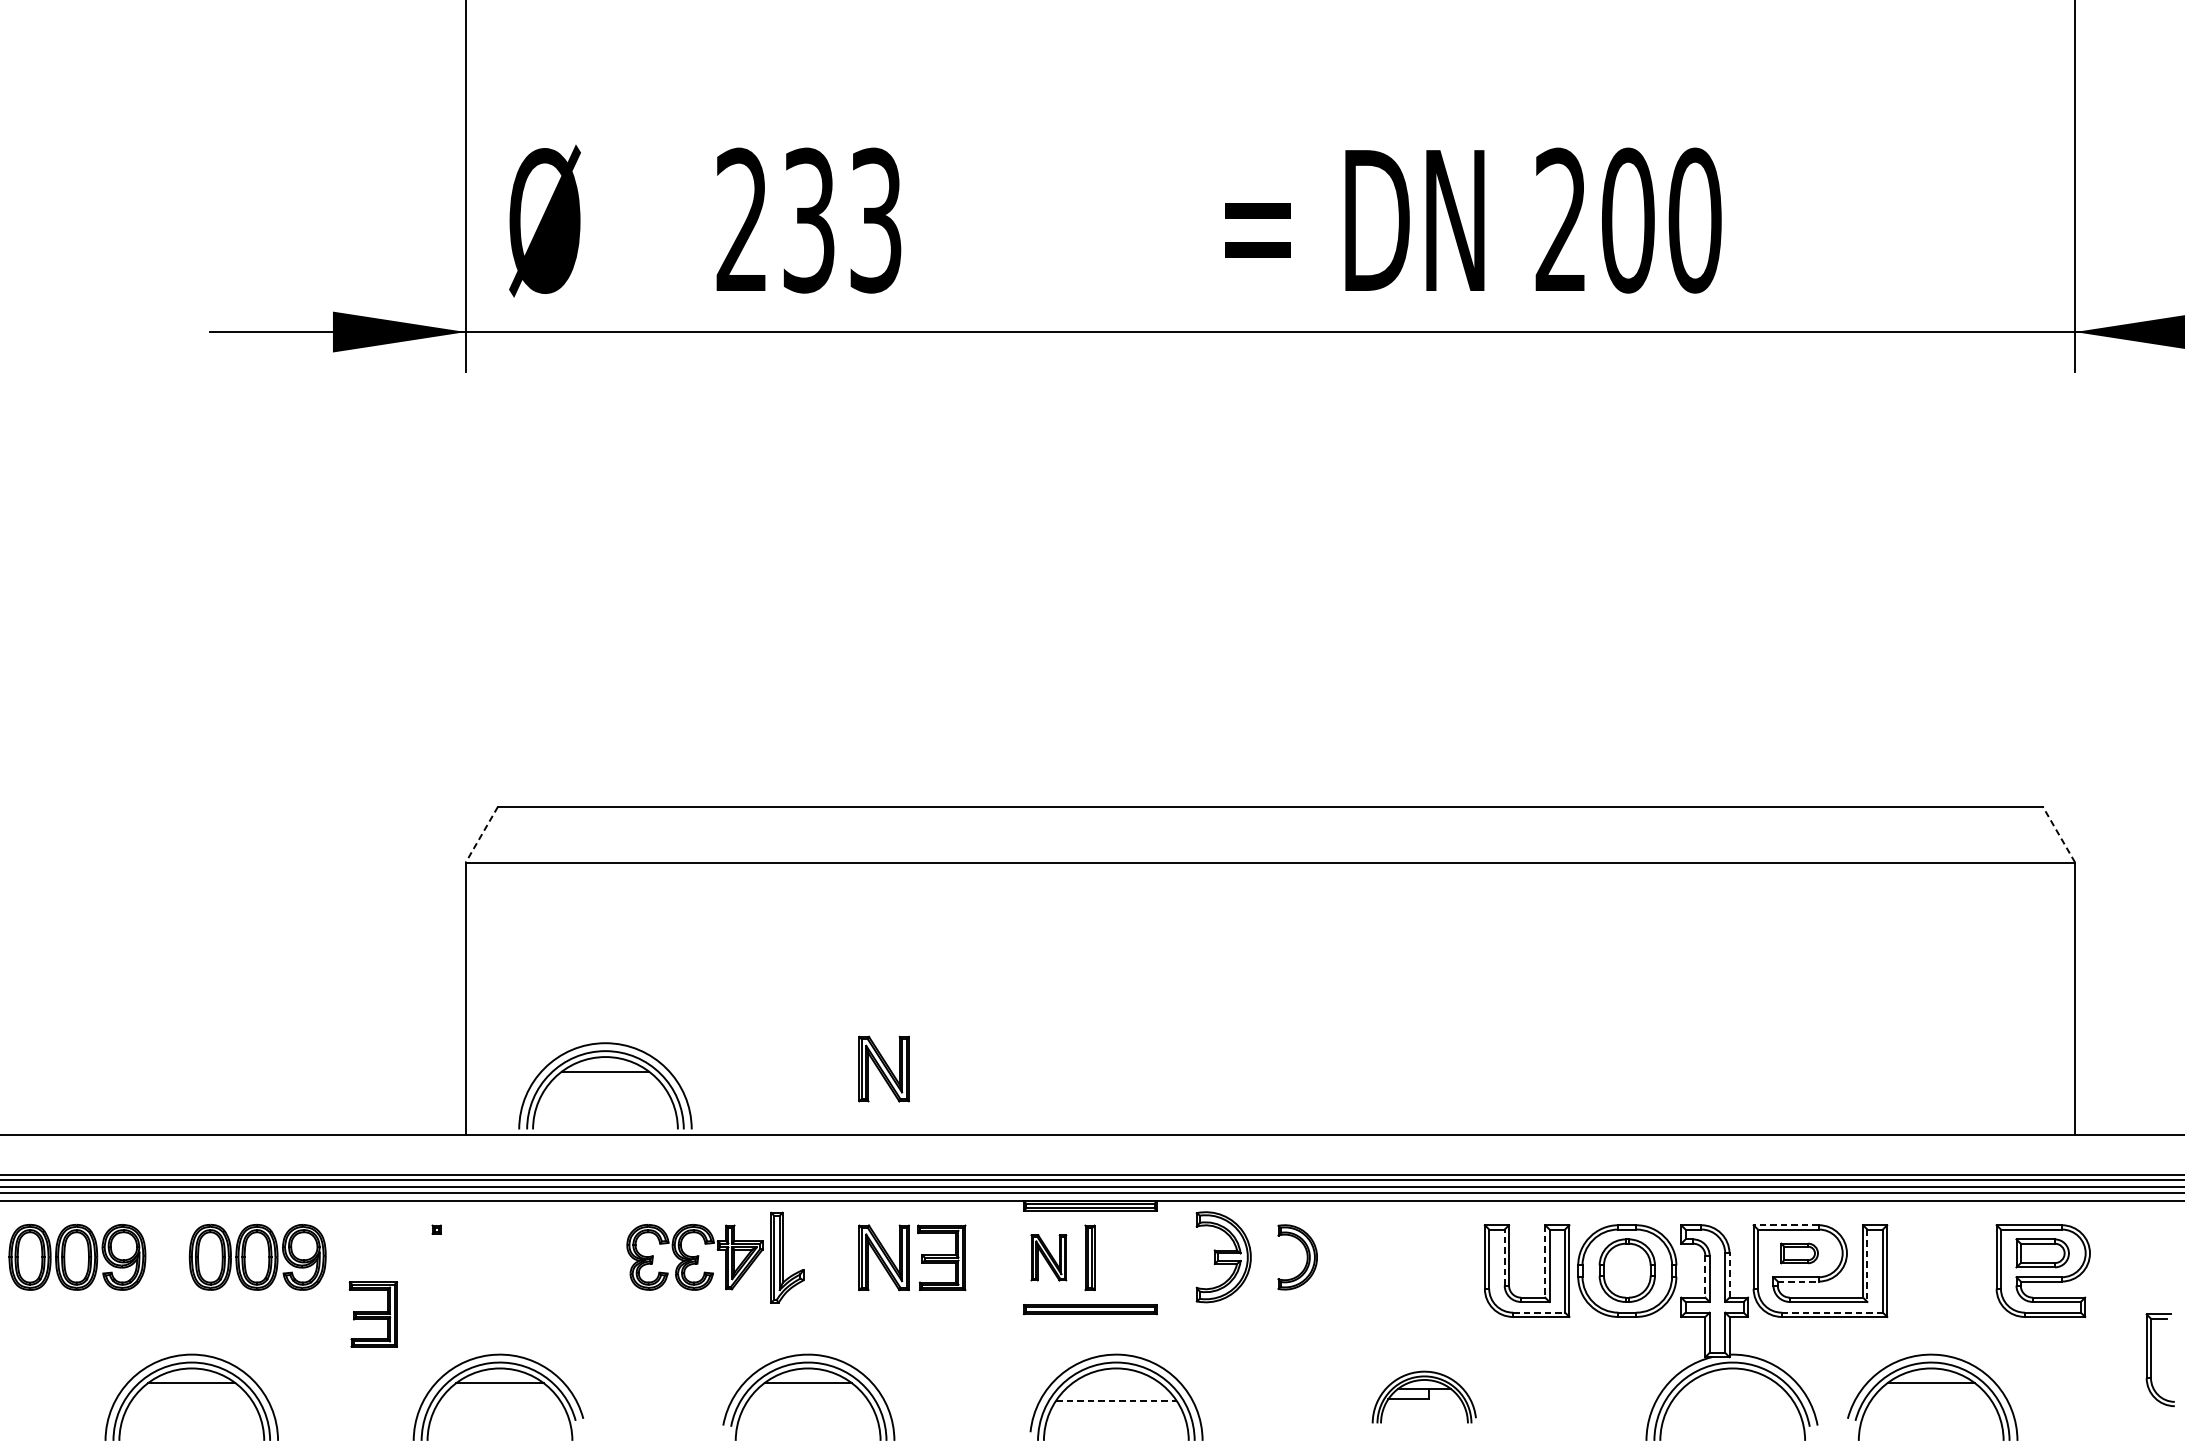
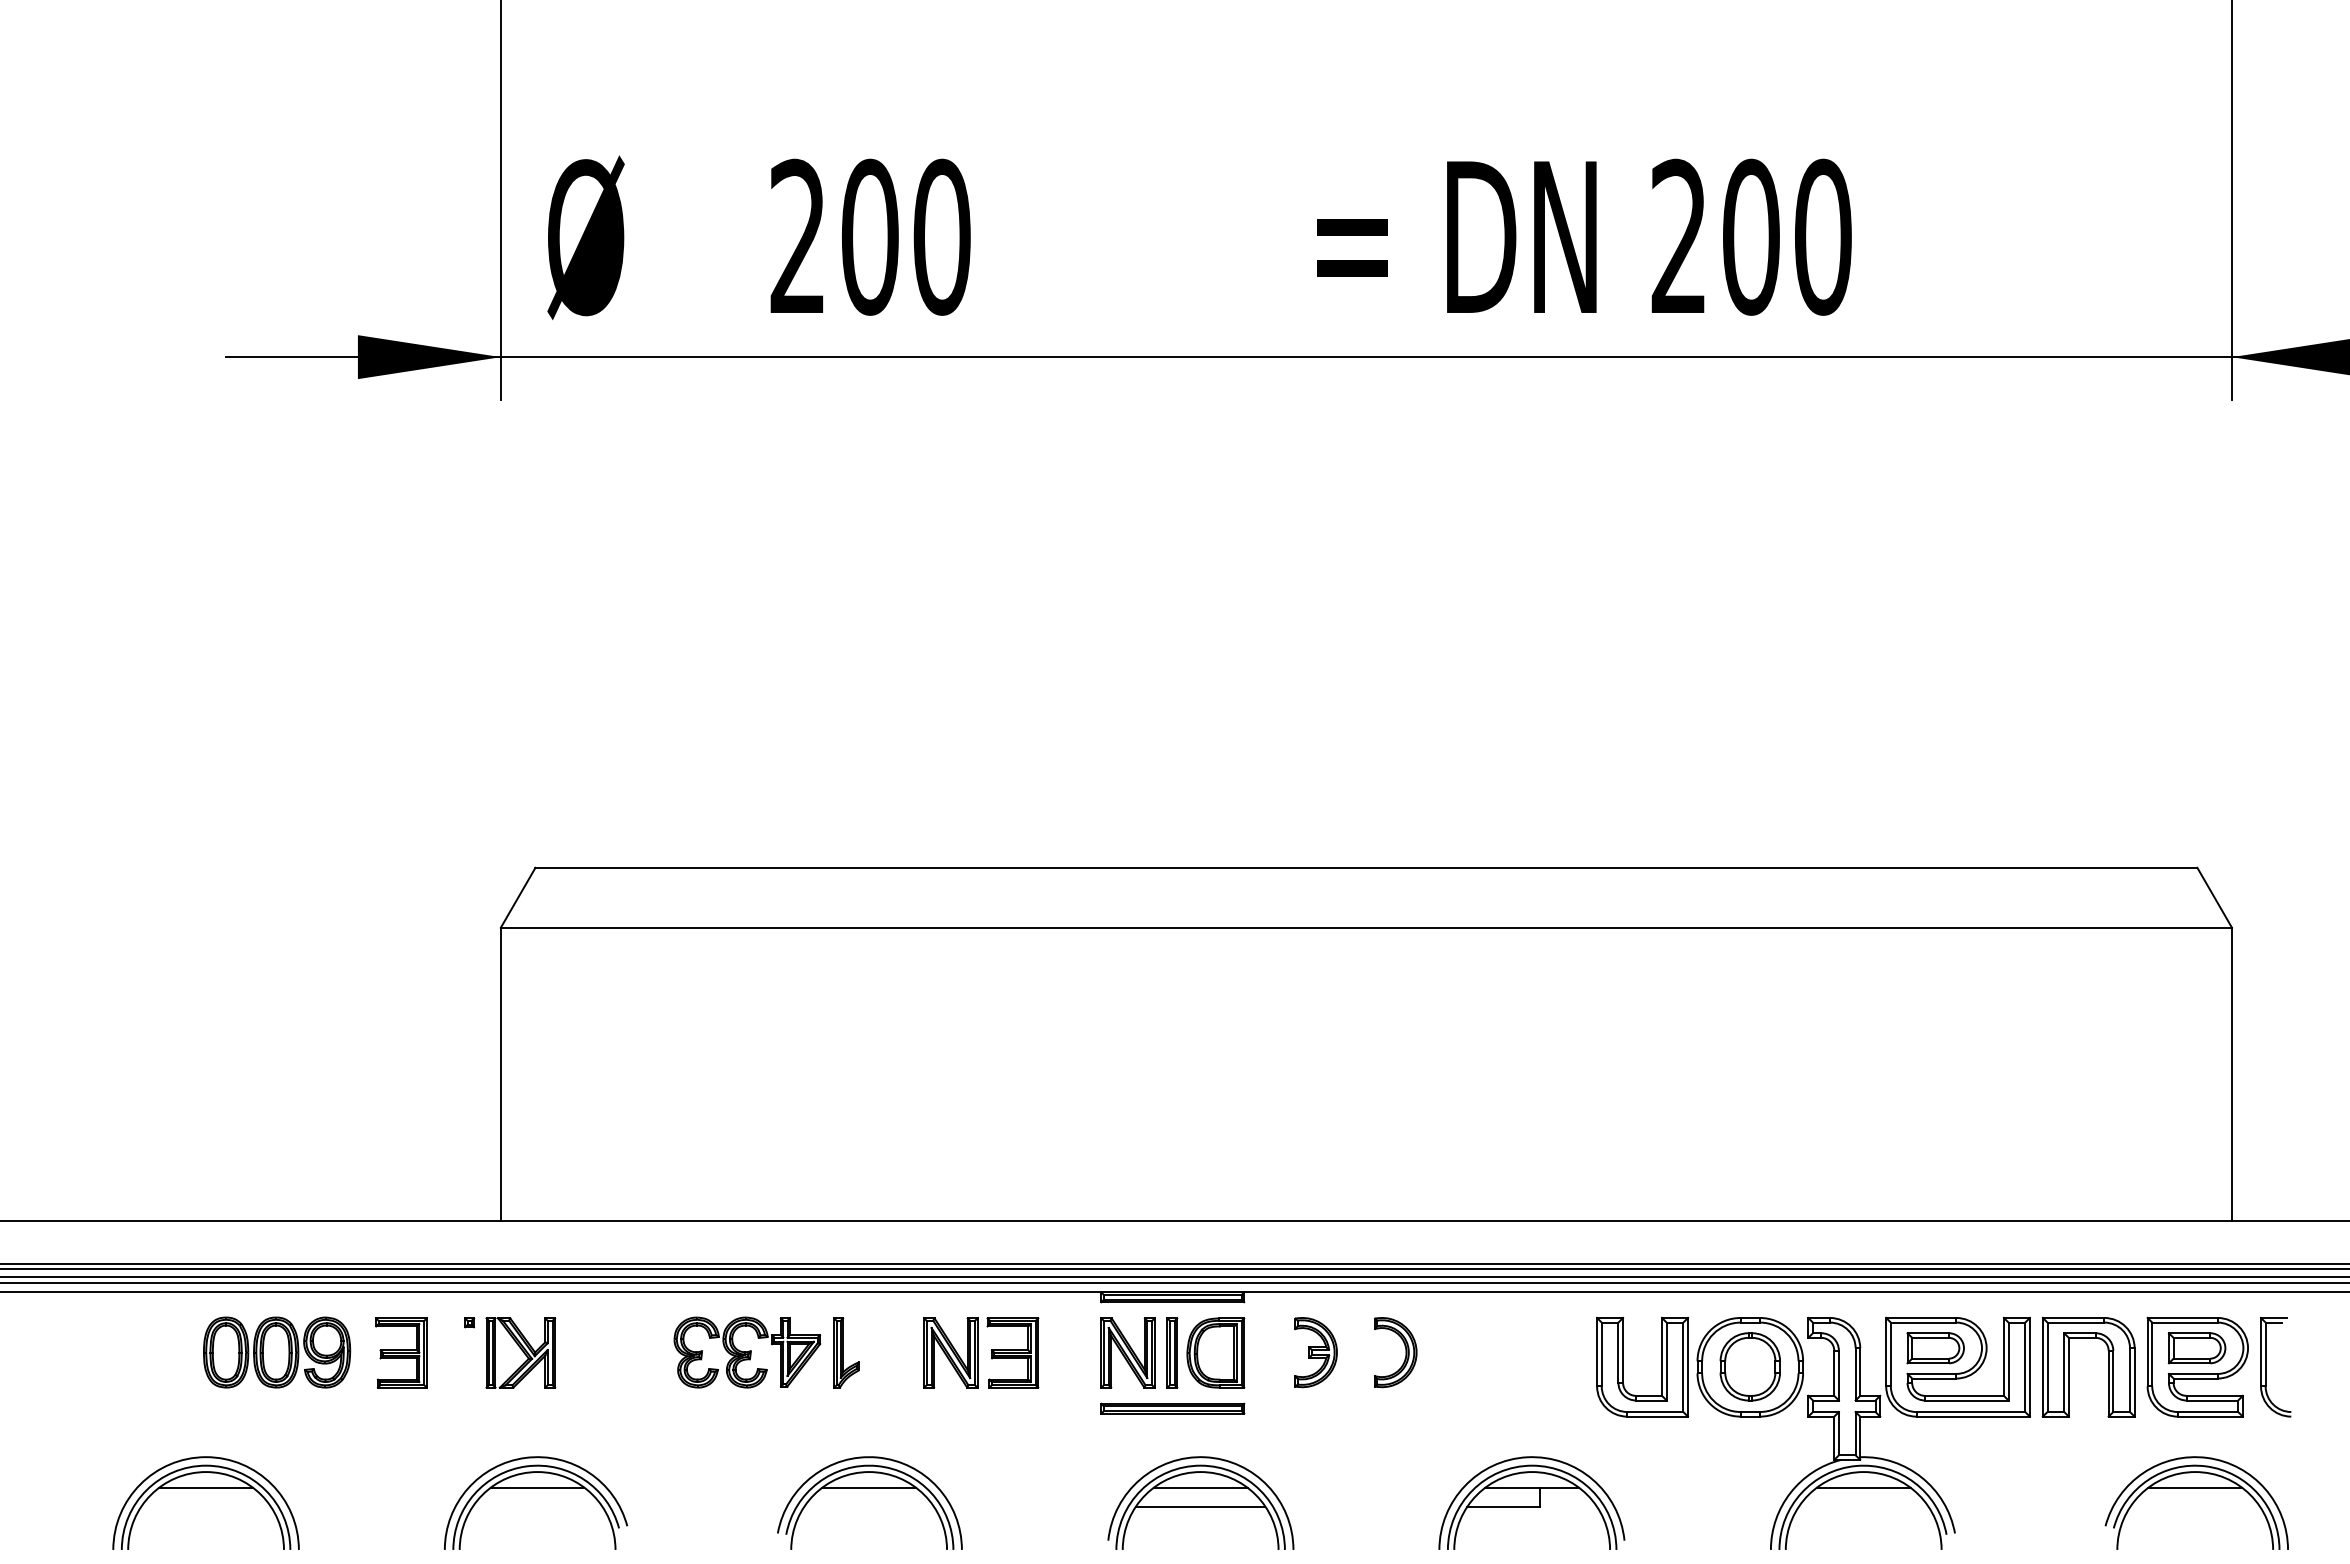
text: (841, 219) -> (905, 236), 233 -> 200
line: (482, 834) -> (518, 897), dashed -> solid
line: (2058, 834) -> (2214, 897), dashed -> solid
part: (883, 1068) -> (950, 1149), removed
part: (604, 1072) -> (650, 1153), removed
line: (1785, 1224) -> (1920, 1317), dashed -> solid
part: (1799, 1253) -> (1935, 1348), size x1.43
part: (77, 1257) -> (83, 1352), removed
part: (484, 1257) -> (520, 1352), added
part: (787, 1257) -> (846, 1352), size x0.71
part: (1048, 1257) -> (1127, 1352), size x1.43
part: (1130, 1257) -> (1215, 1352), added
part: (1223, 1257) -> (1315, 1352), size x0.71
line: (1504, 1257) -> (1618, 1352), dashed -> solid
line: (1545, 1261) -> (1662, 1356), dashed -> solid
line: (1867, 1265) -> (2008, 1361), dashed -> solid
part: (1924, 1271) -> (2069, 1367), added
line: (1729, 1275) -> (1860, 1372), dashed -> solid
line: (1705, 1276) -> (1834, 1373), dashed -> solid
line: (1798, 1281) -> (1934, 1378), dashed -> solid
line: (1539, 1313) -> (1655, 1412), dashed -> solid
line: (1832, 1313) -> (1971, 1412), dashed -> solid
part: (373, 1314) -> (401, 1352), moved
part: (2151, 1360) -> (2266, 1367), moved
line: (1116, 1382) -> (1200, 1487), added
line: (1732, 1382) -> (1863, 1487), added
part: (1932, 1383) -> (2196, 1488), moved
part: (1423, 1396) -> (1531, 1502), size x1.67
line: (1116, 1400) -> (1200, 1506), dashed -> solid

